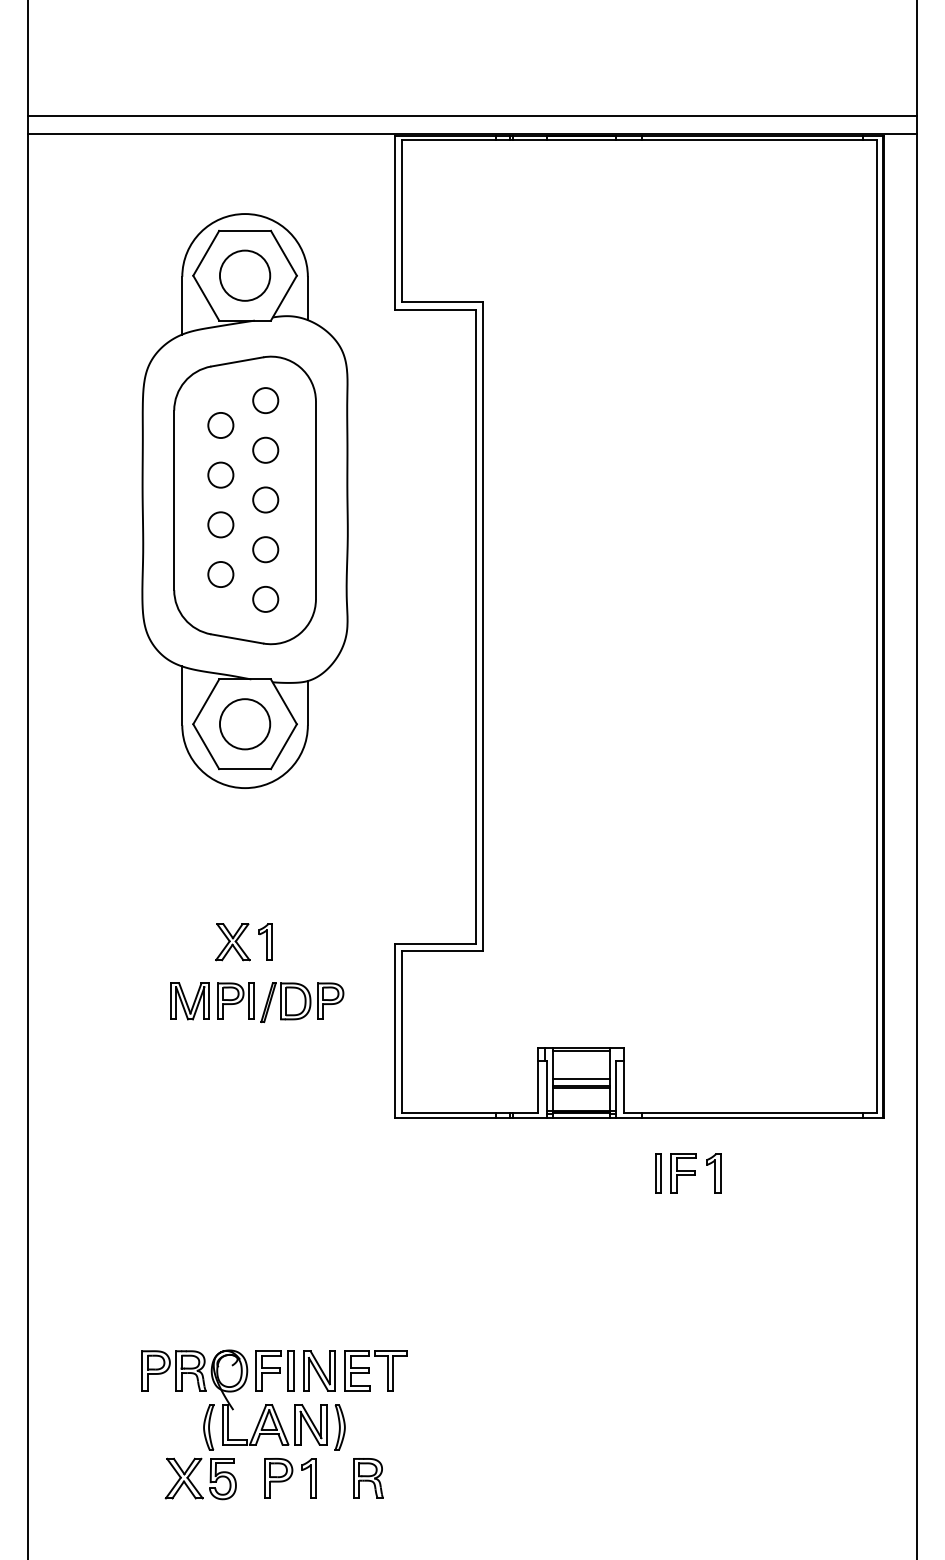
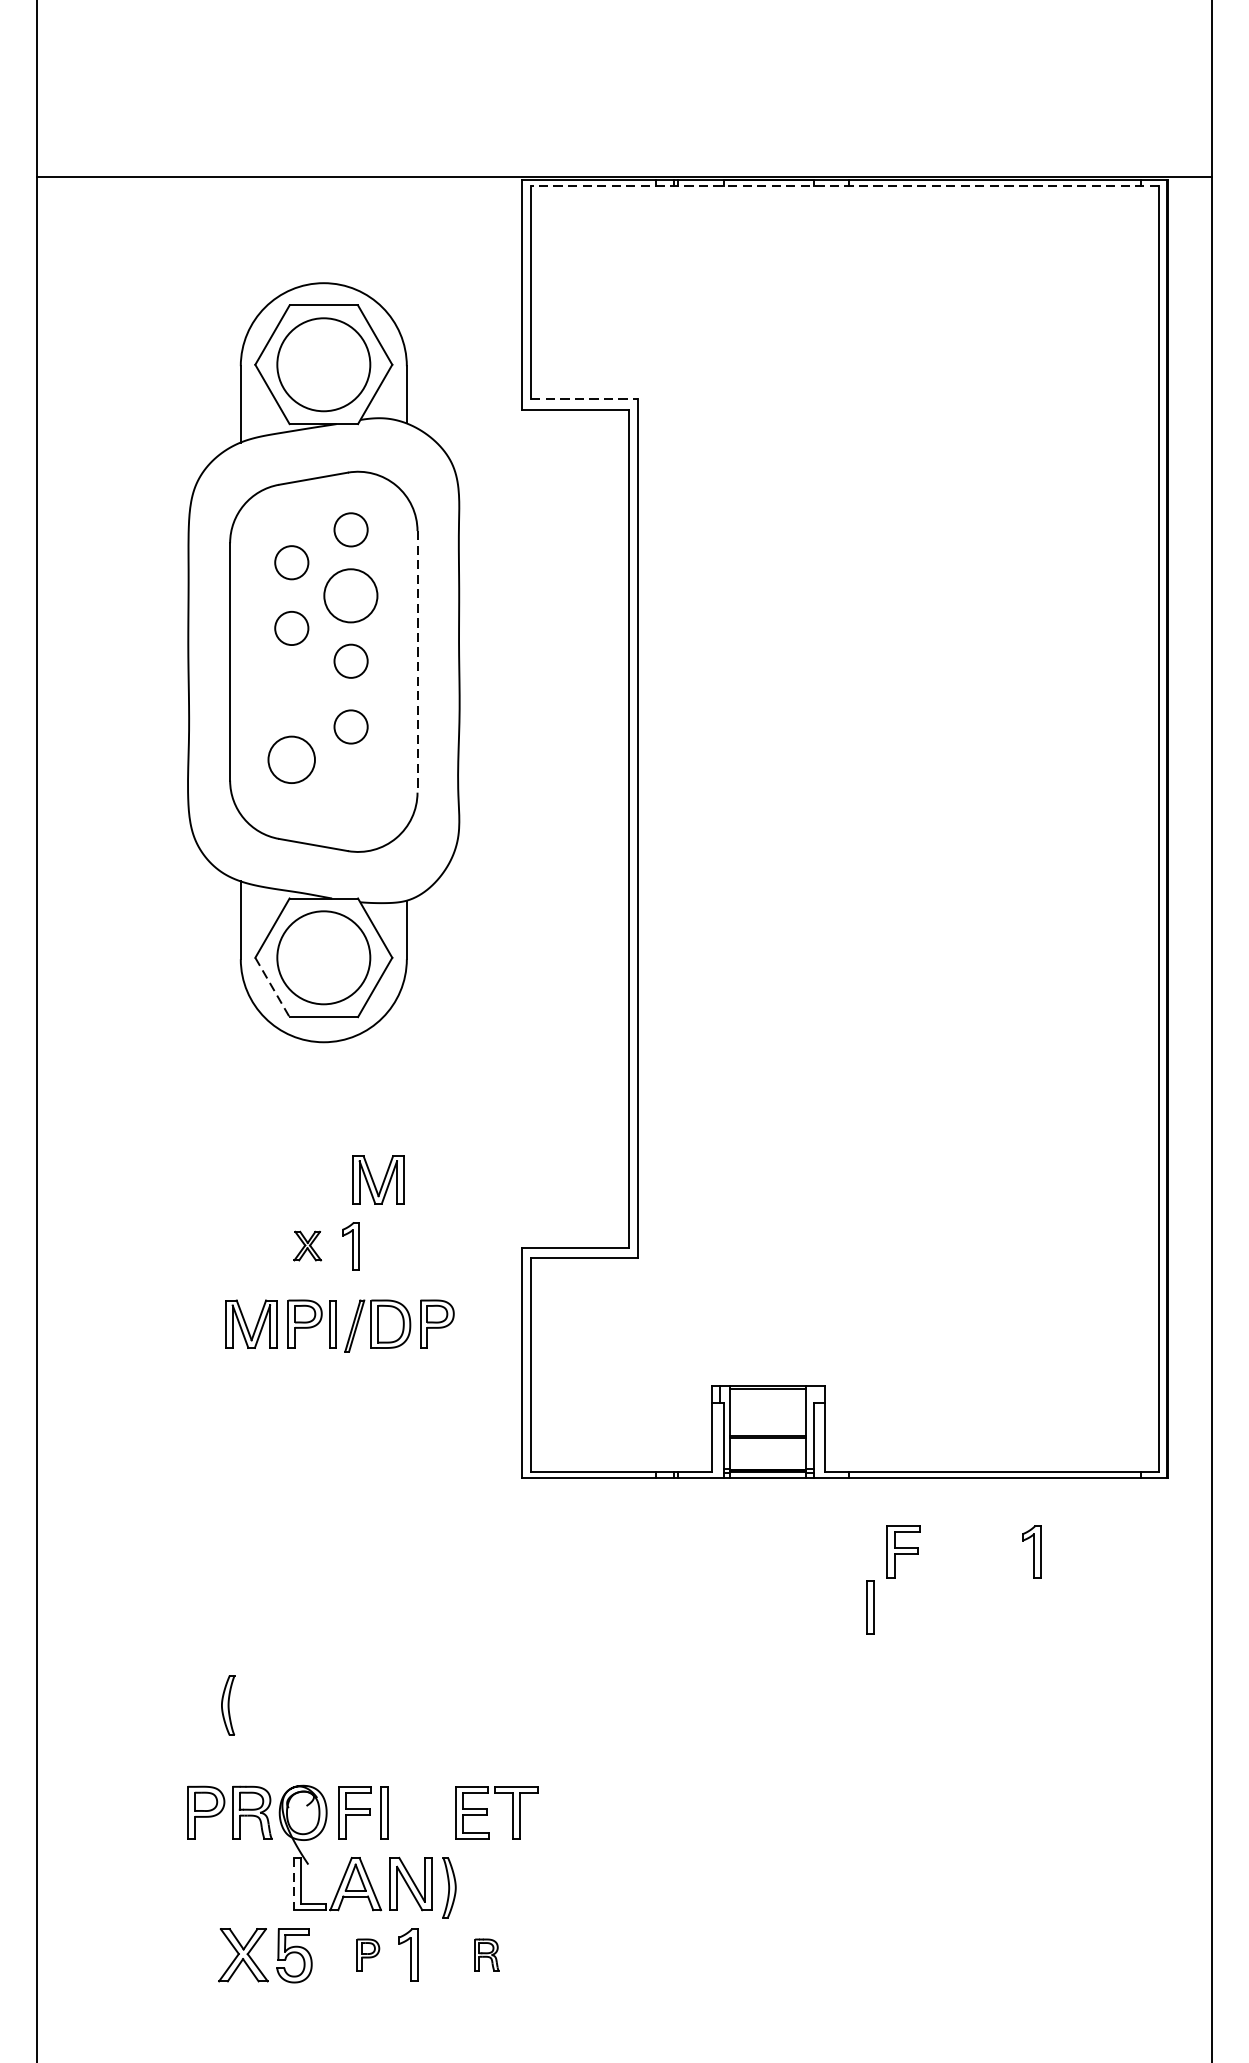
line: (472, 115) -> (624, 152), removed
line: (638, 140) -> (843, 185), solid -> dashed
circle: (244, 275) -> (323, 364), size x1.4
line: (442, 301) -> (584, 398), solid -> dashed
circle: (265, 449) -> (350, 594), size x1.6
line: (315, 500) -> (416, 661), solid -> dashed
circle: (220, 524) -> (291, 693), removed
circle: (220, 574) -> (291, 759), size x1.4
circle: (265, 599) -> (350, 792), removed
circle: (244, 724) -> (323, 958), size x1.4
line: (206, 746) -> (272, 987), solid -> dashed
part: (285, 892) -> (377, 1180), added
part: (232, 942) -> (307, 1246), size x0.6
line: (581, 1079) -> (768, 1427), removed
part: (658, 1173) -> (870, 1607), moved
part: (713, 1173) -> (1031, 1551), moved
part: (319, 1370) -> (422, 1812), removed
line: (222, 1424) -> (293, 1883), solid -> dashed
part: (208, 1427) -> (227, 1705), moved
part: (278, 1478) -> (367, 1955), size x0.6
part: (368, 1478) -> (486, 1955), size x0.6

